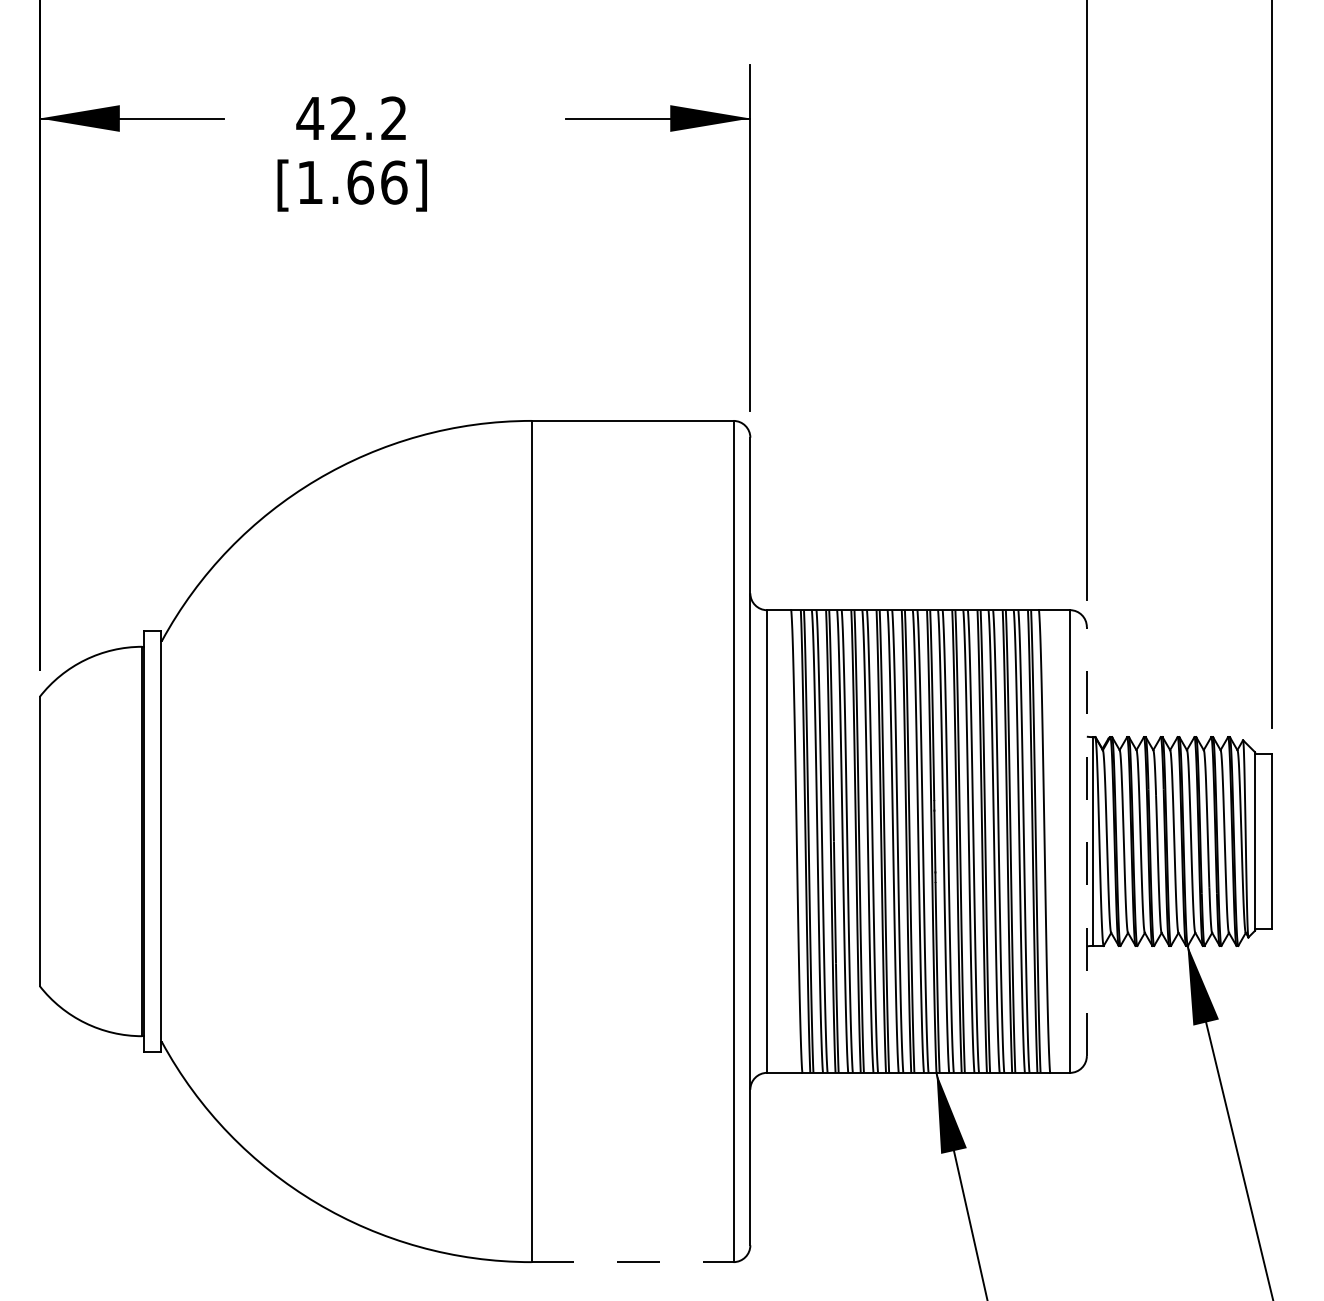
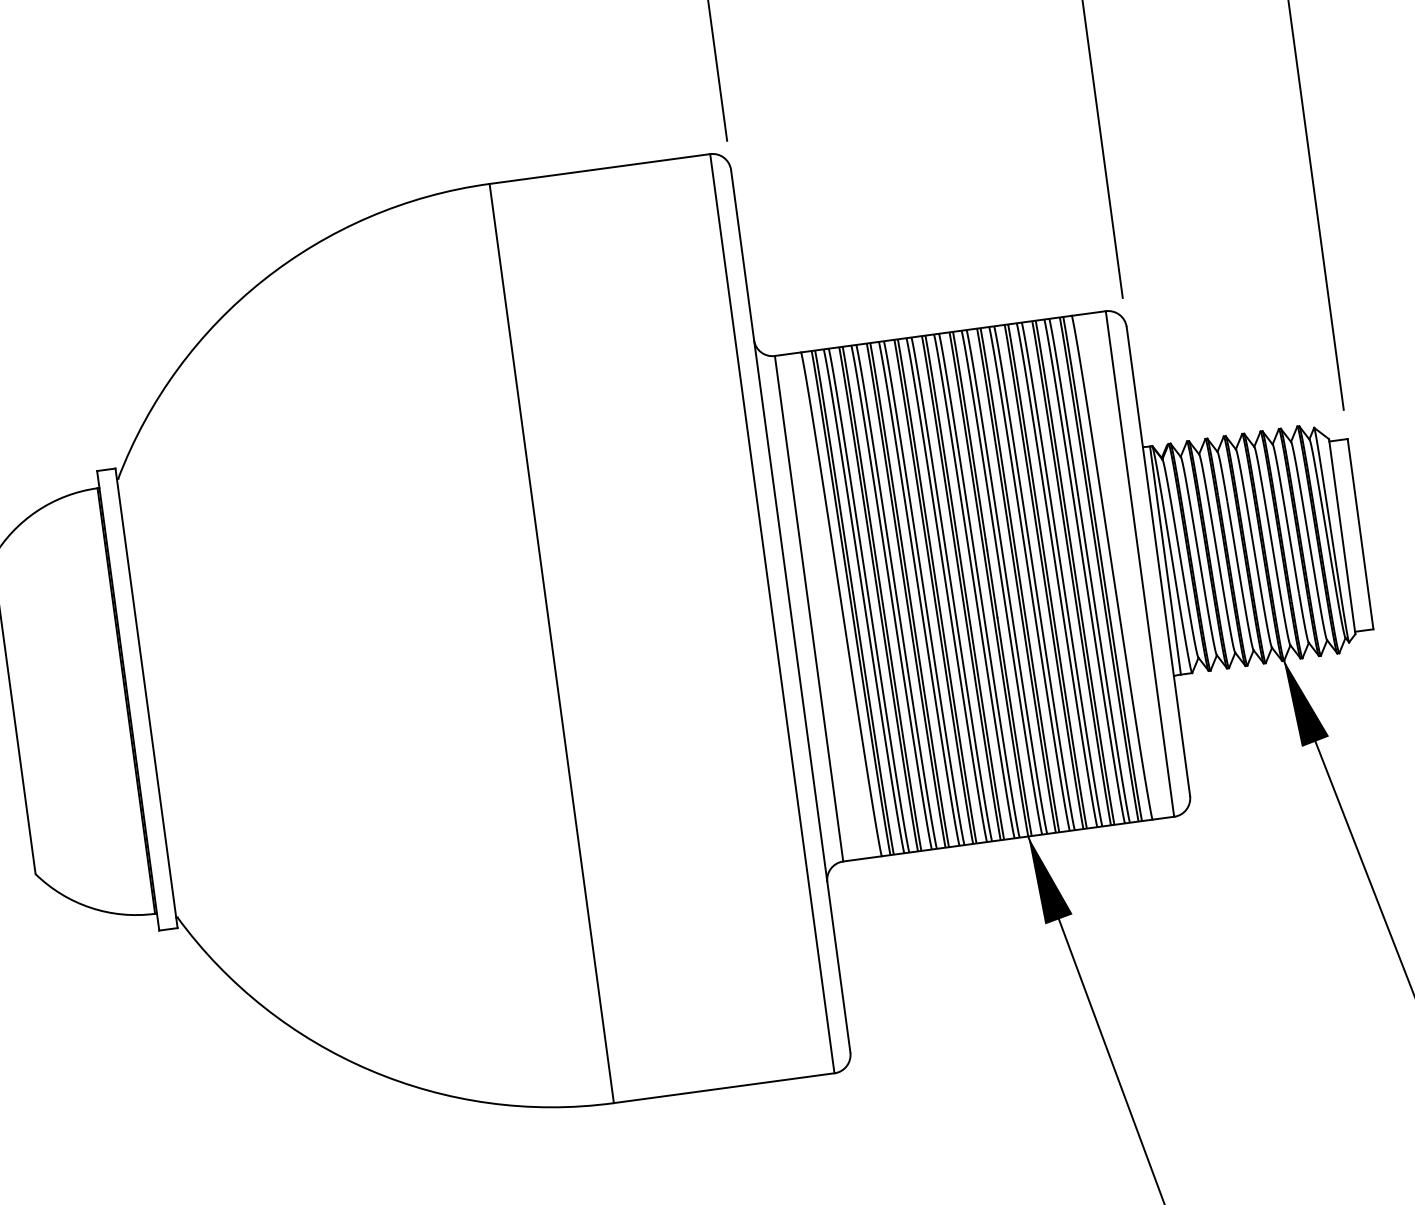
line: (1086, 841) -> (1158, 561), dashed -> solid
line: (632, 1262) -> (724, 1088), dashed -> solid

